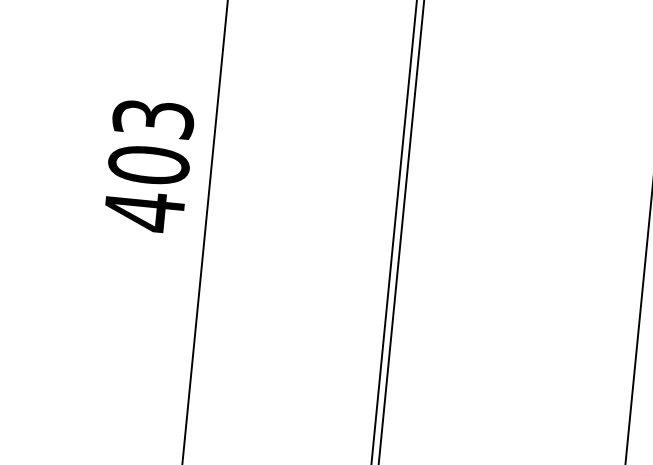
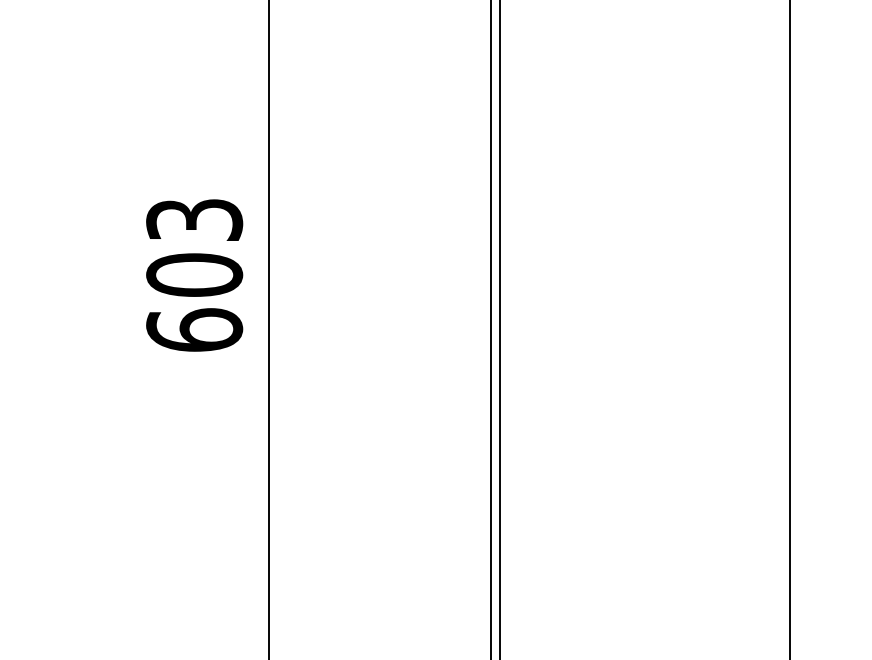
text: (144, 211) -> (194, 330), 403 -> 603

